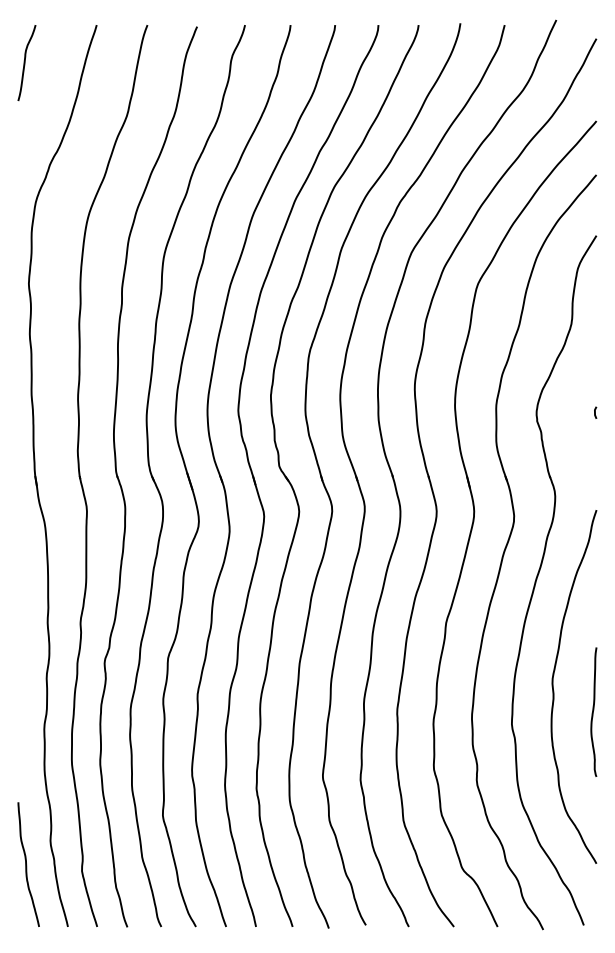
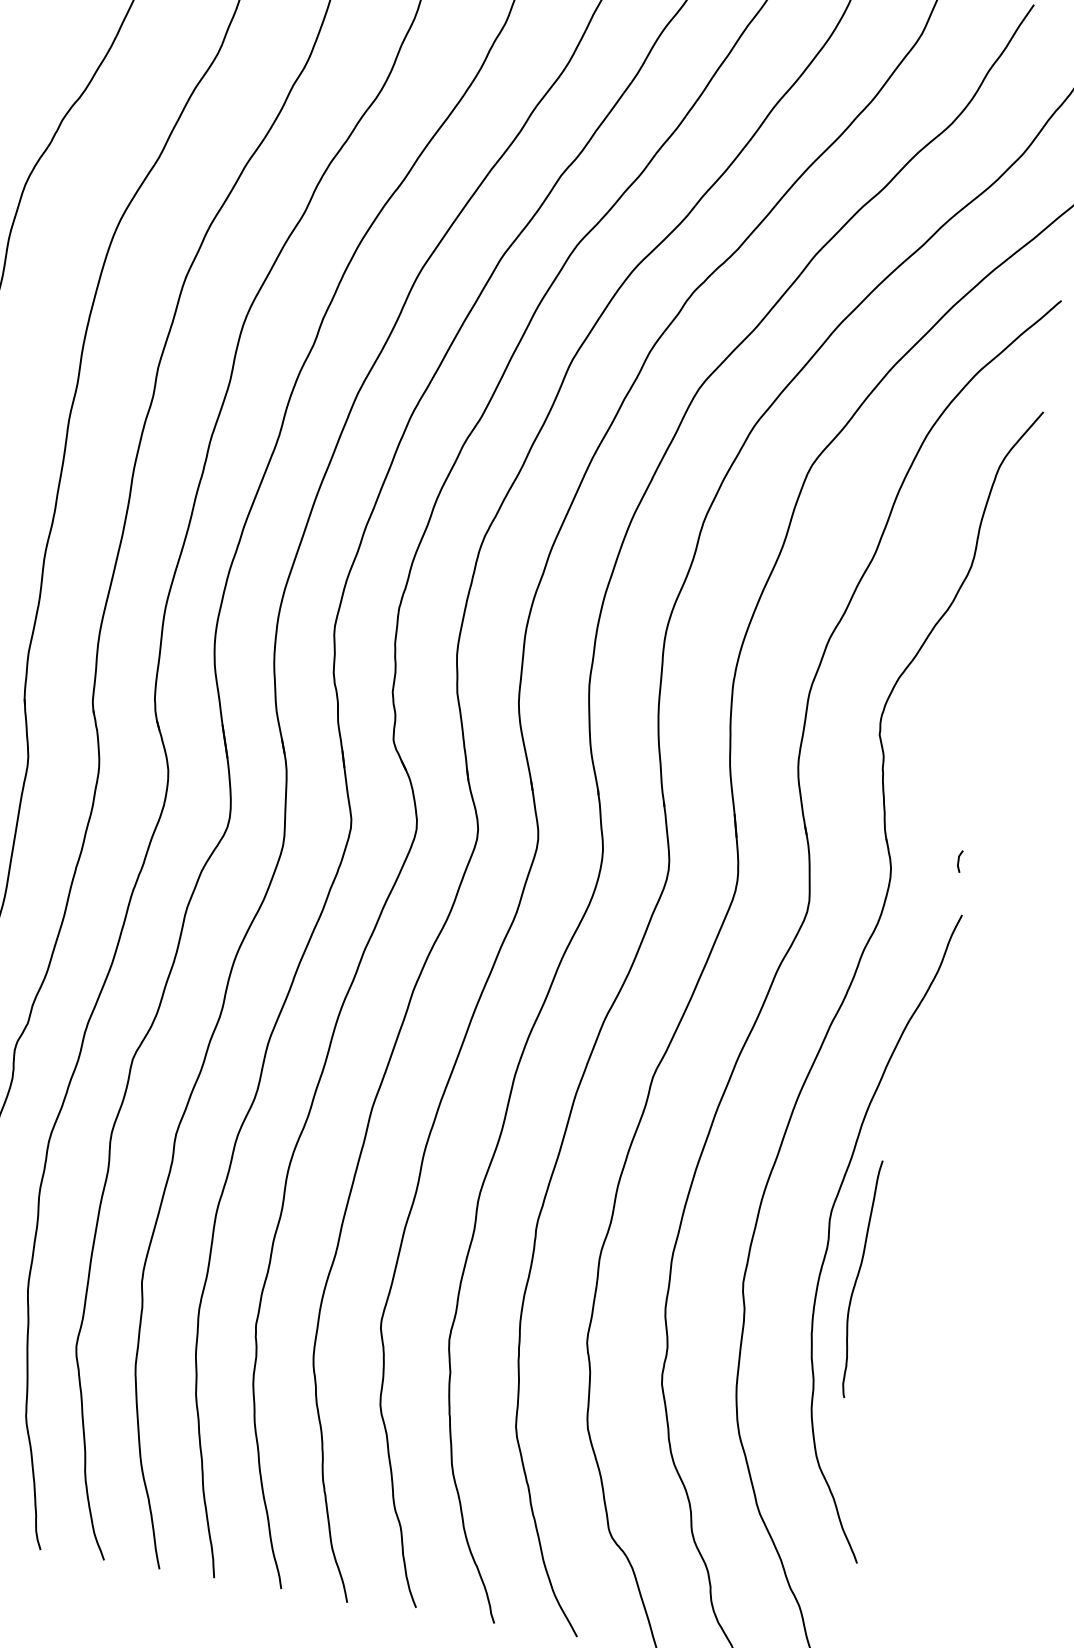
line: (595, 412) -> (959, 860), moved
curve: (593, 711) -> (858, 1277), moved

